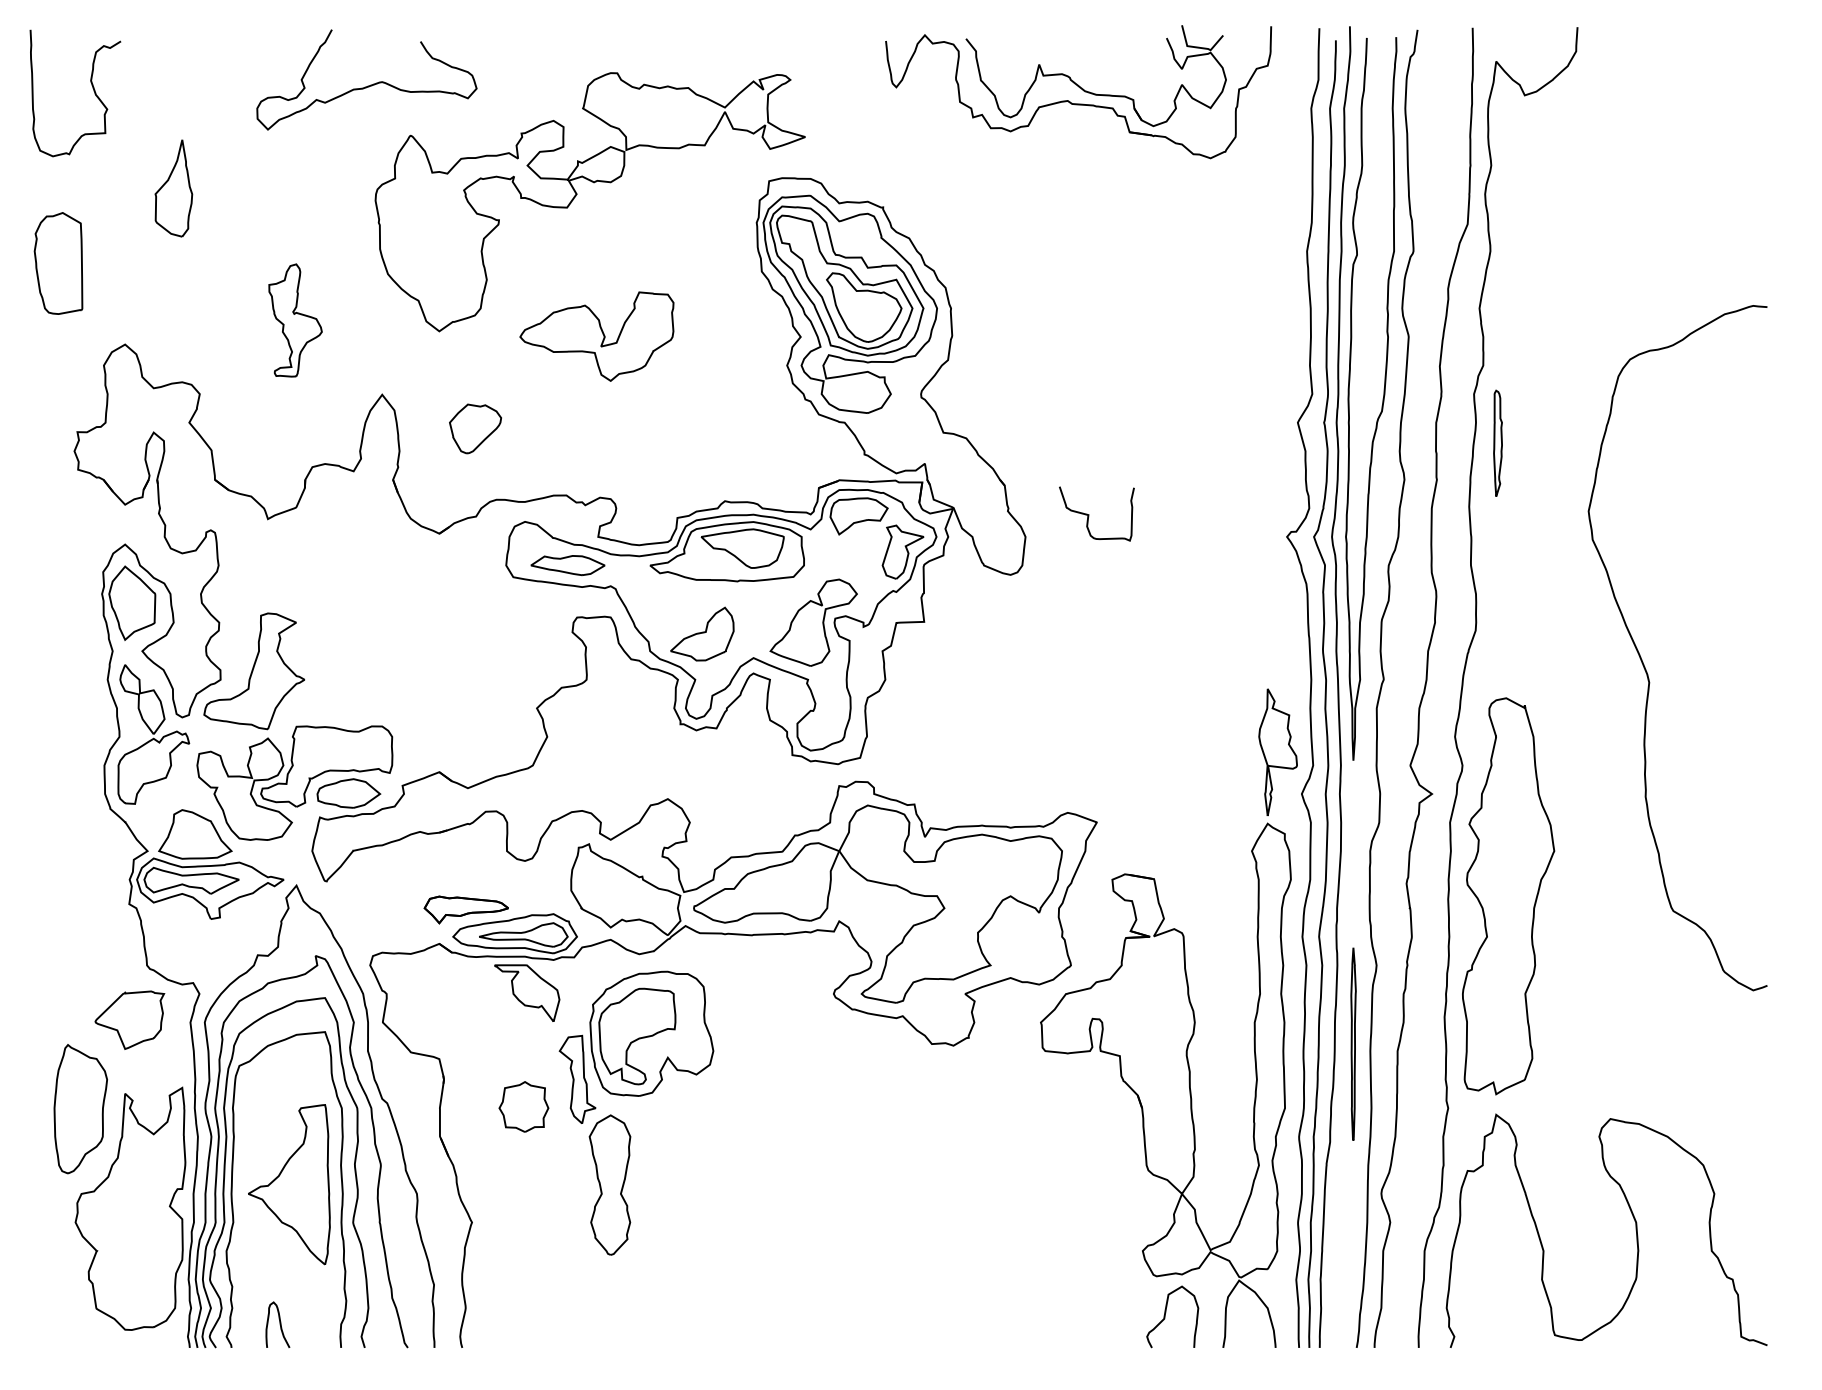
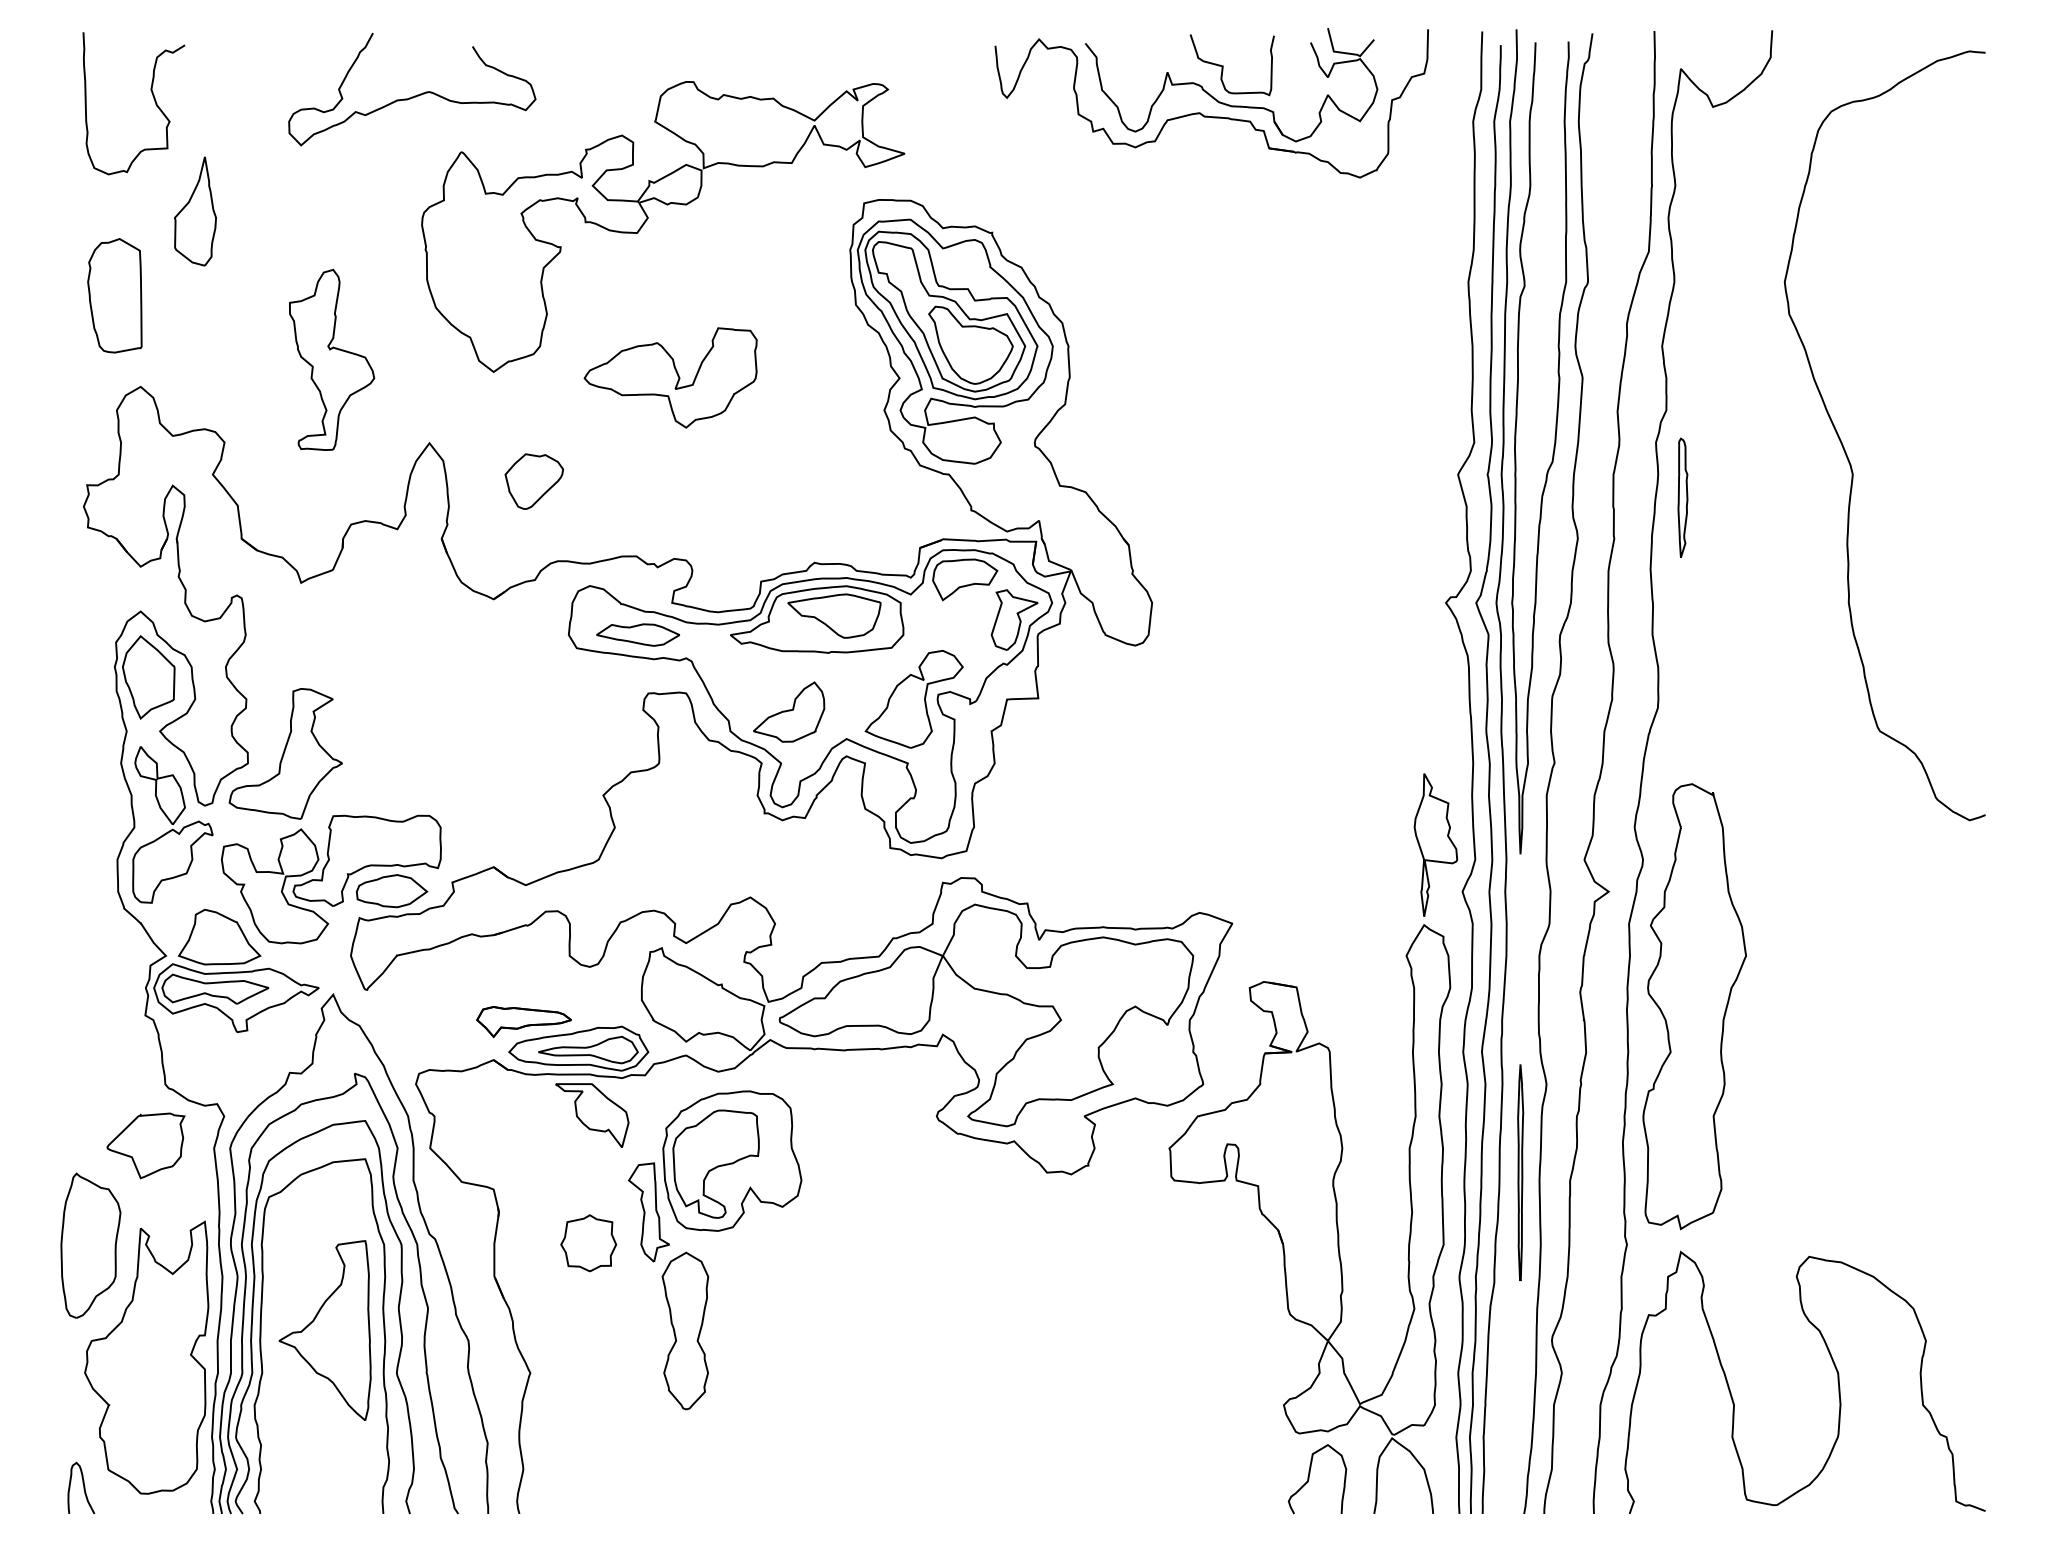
curve: (92, 86) -> (152, 96), moved
part: (58, 263) -> (114, 295), moved
part: (295, 320) -> (332, 359), size x1.43
curve: (1089, 514) -> (1223, 65), moved
curve: (1642, 660) -> (1845, 449), moved
curve: (279, 1324) -> (83, 1487), moved

